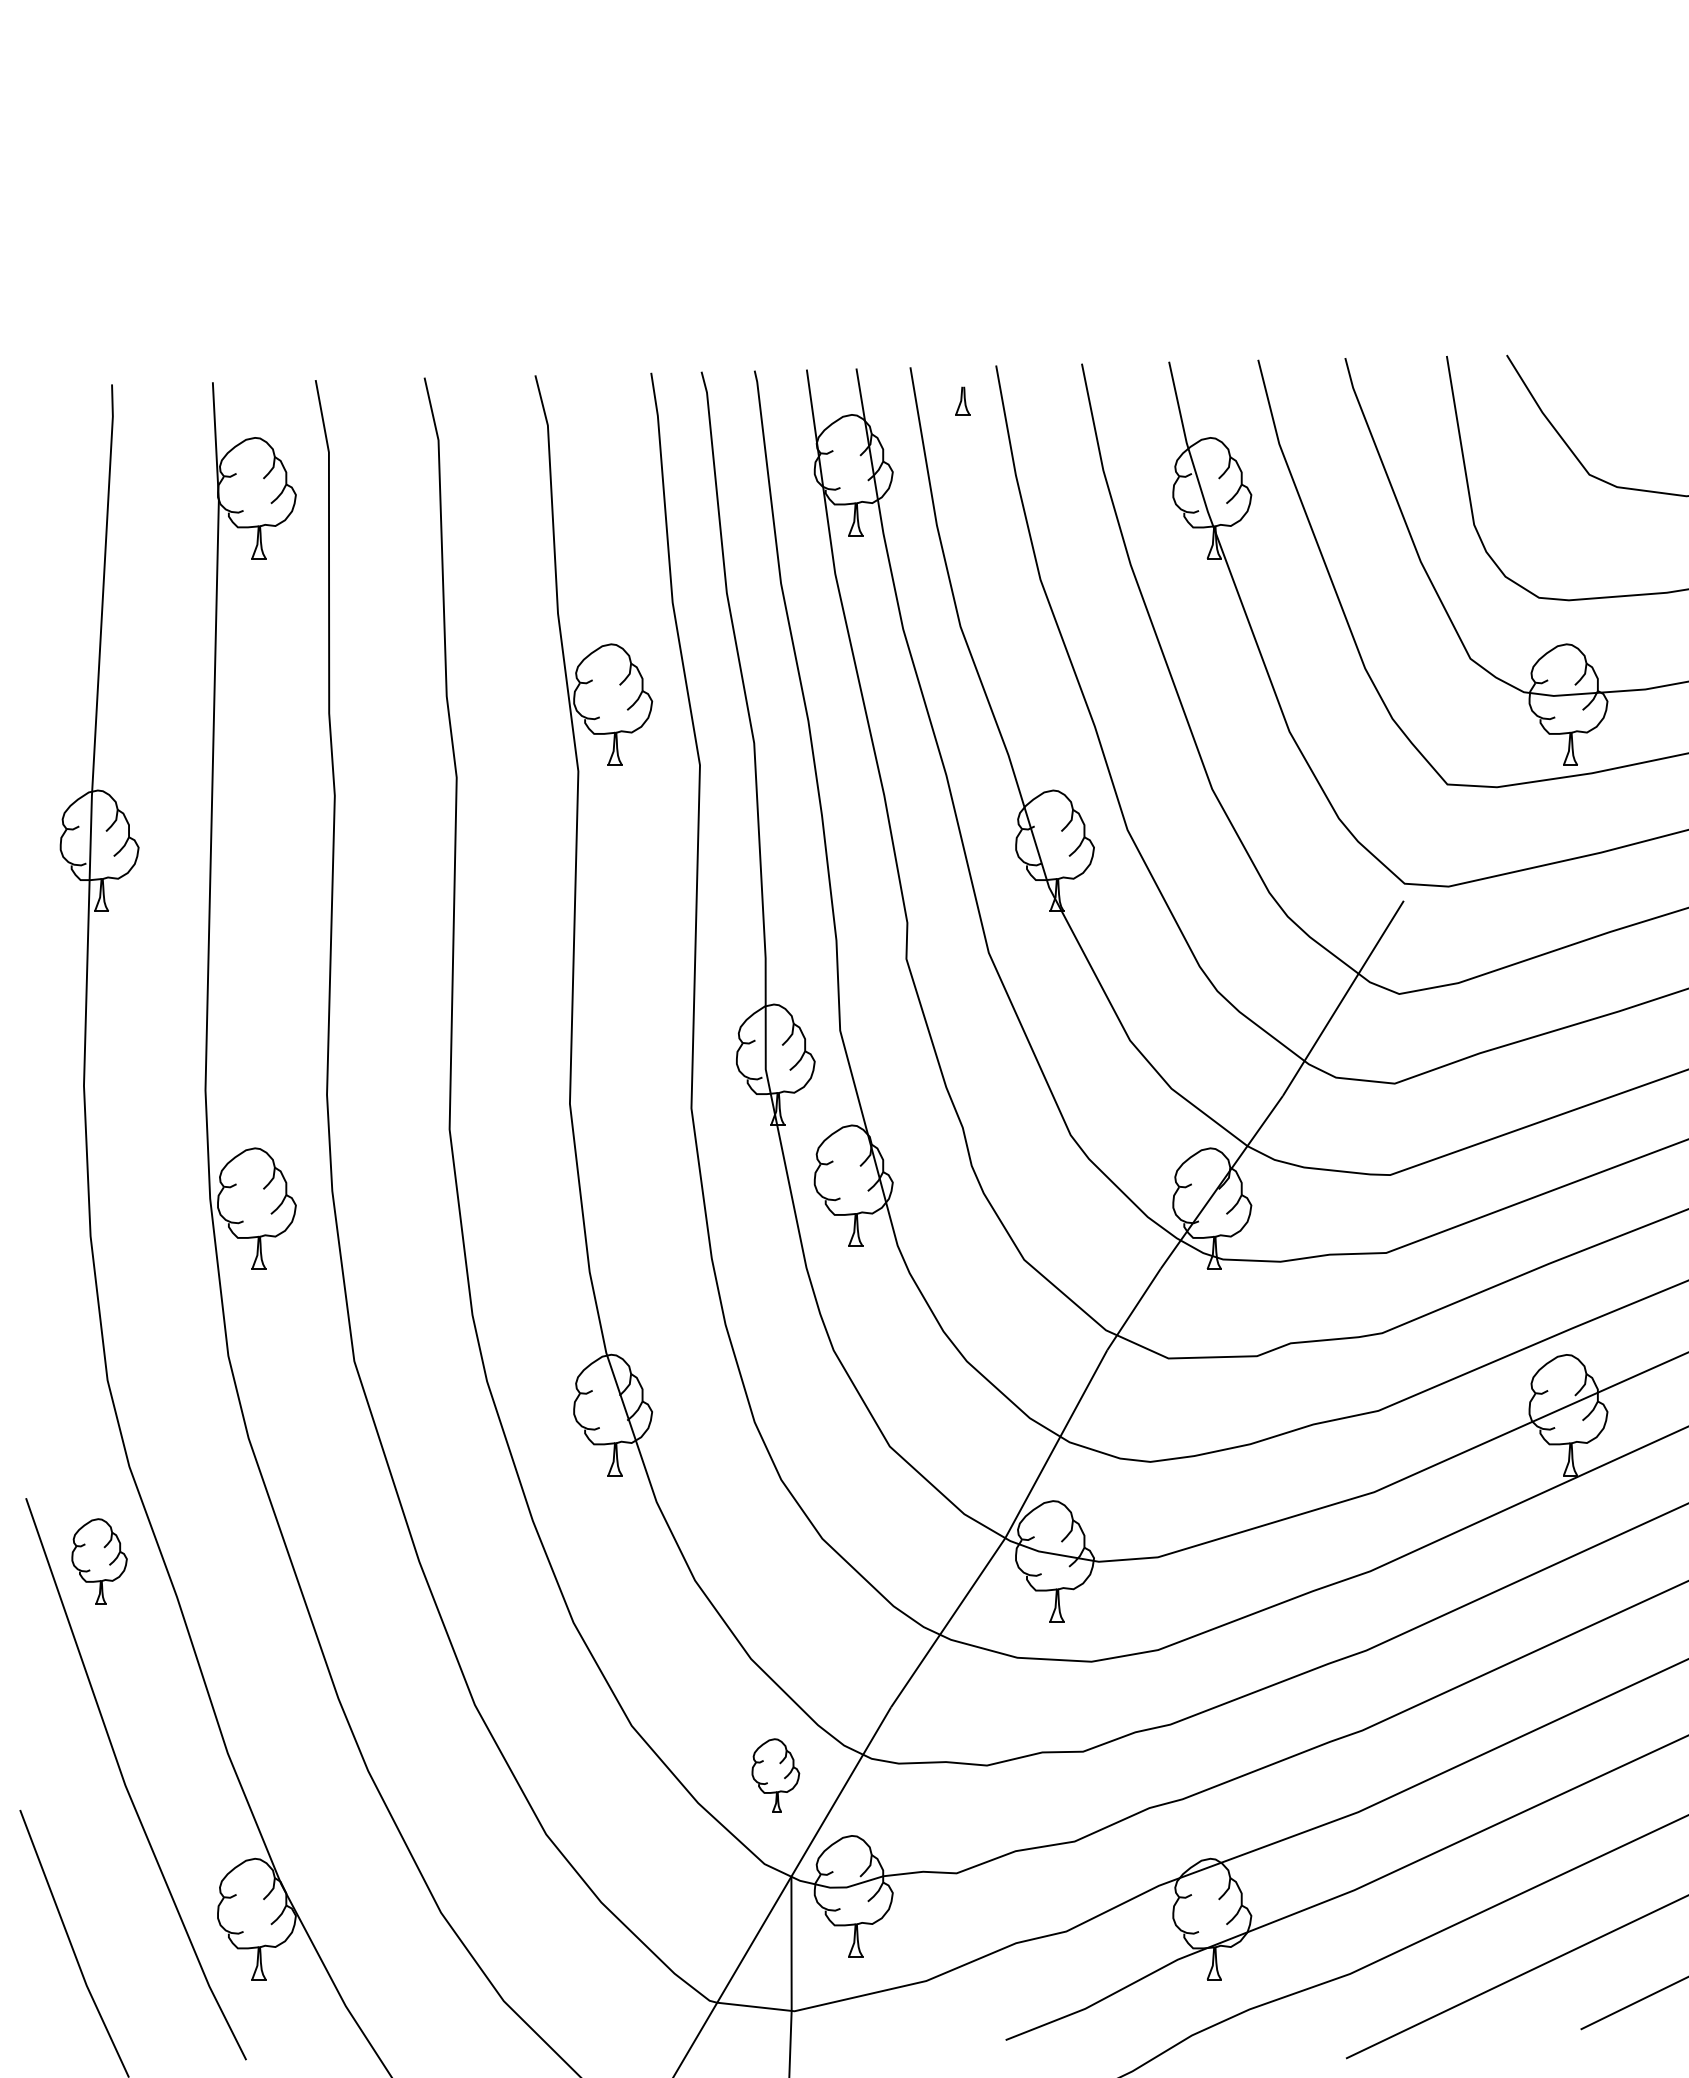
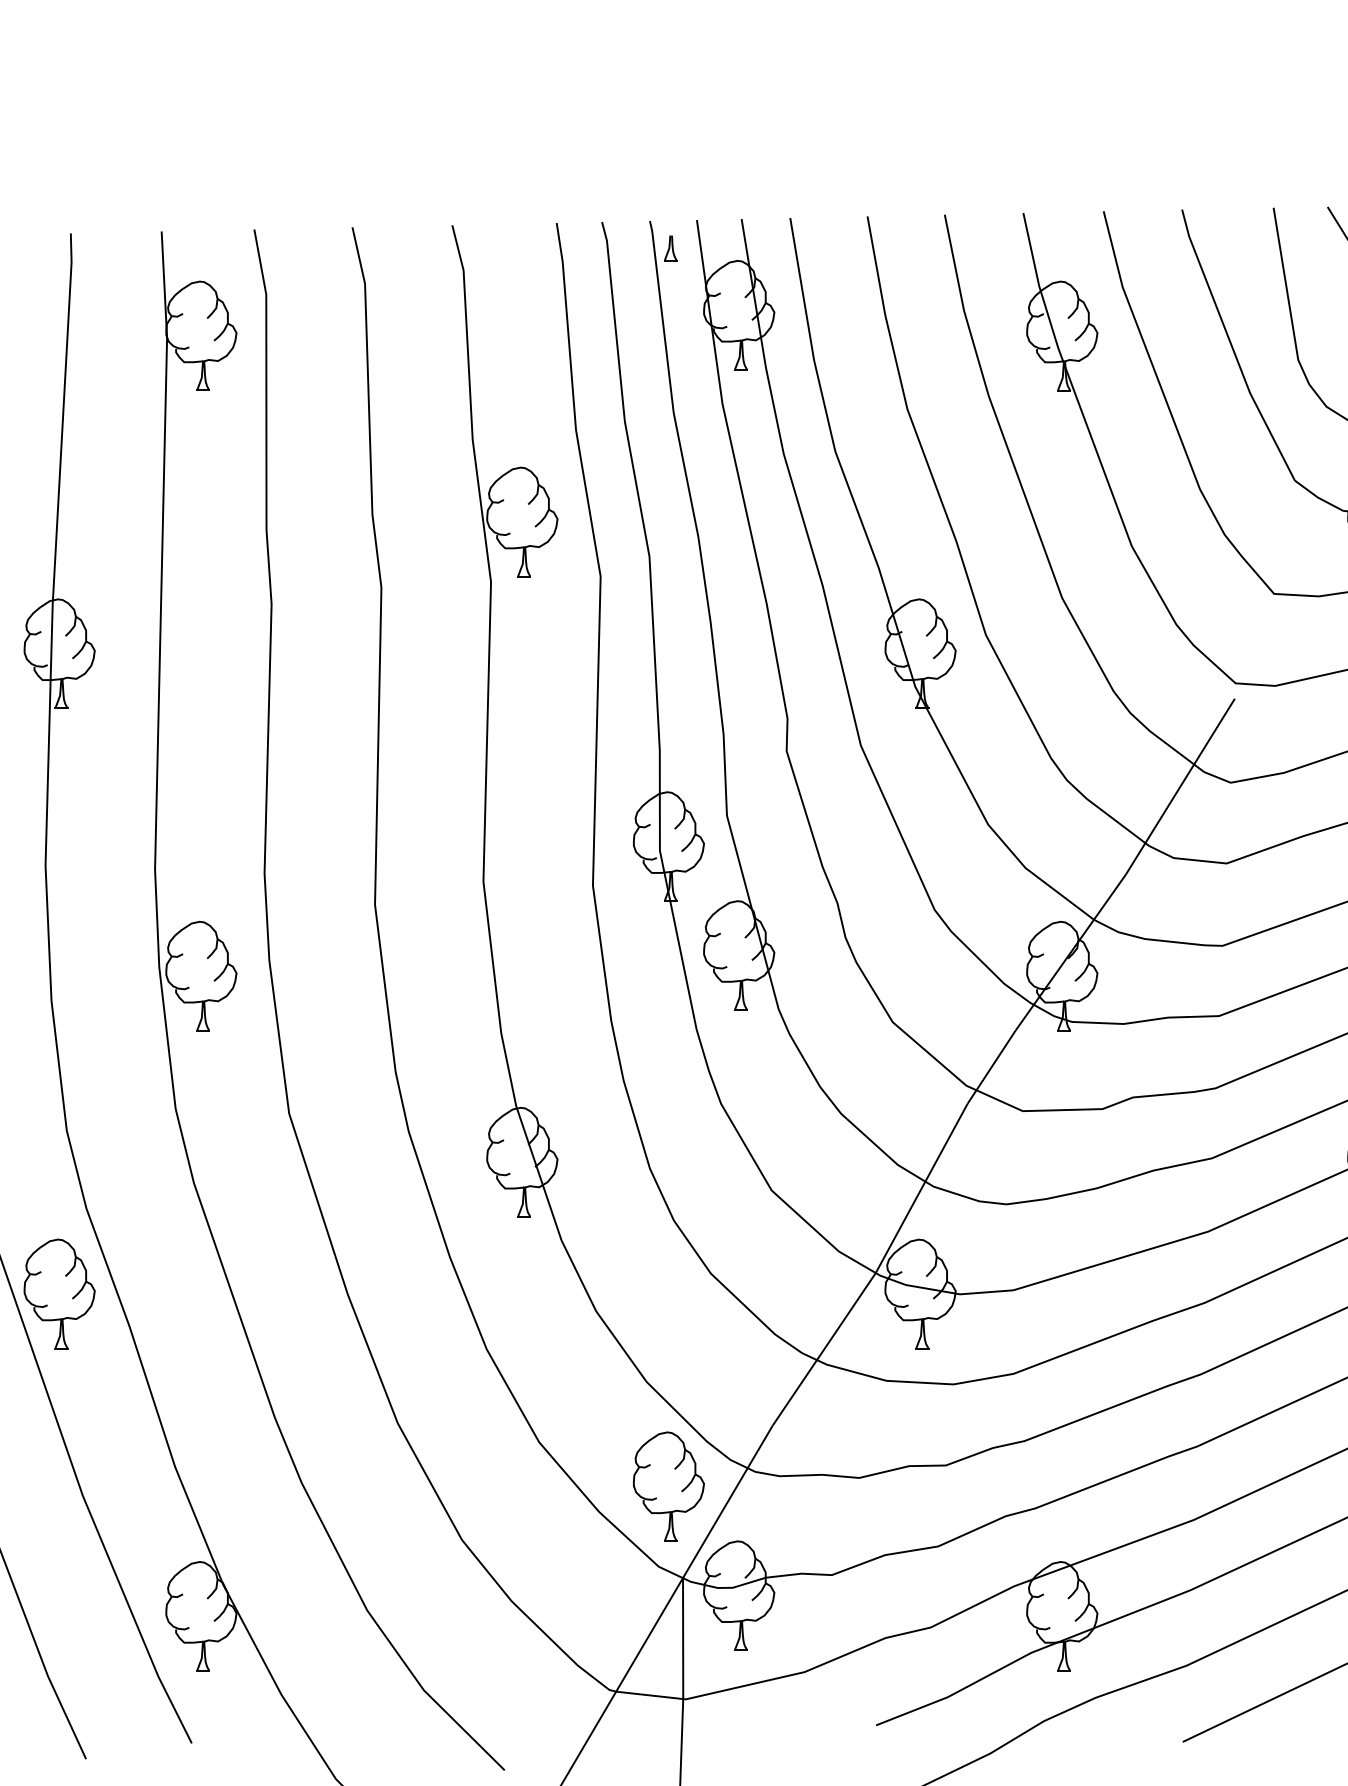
part: (962, 400) -> (670, 247), moved
part: (99, 1561) -> (59, 1294), size x1.43
part: (775, 1775) -> (668, 1486), size x1.67

